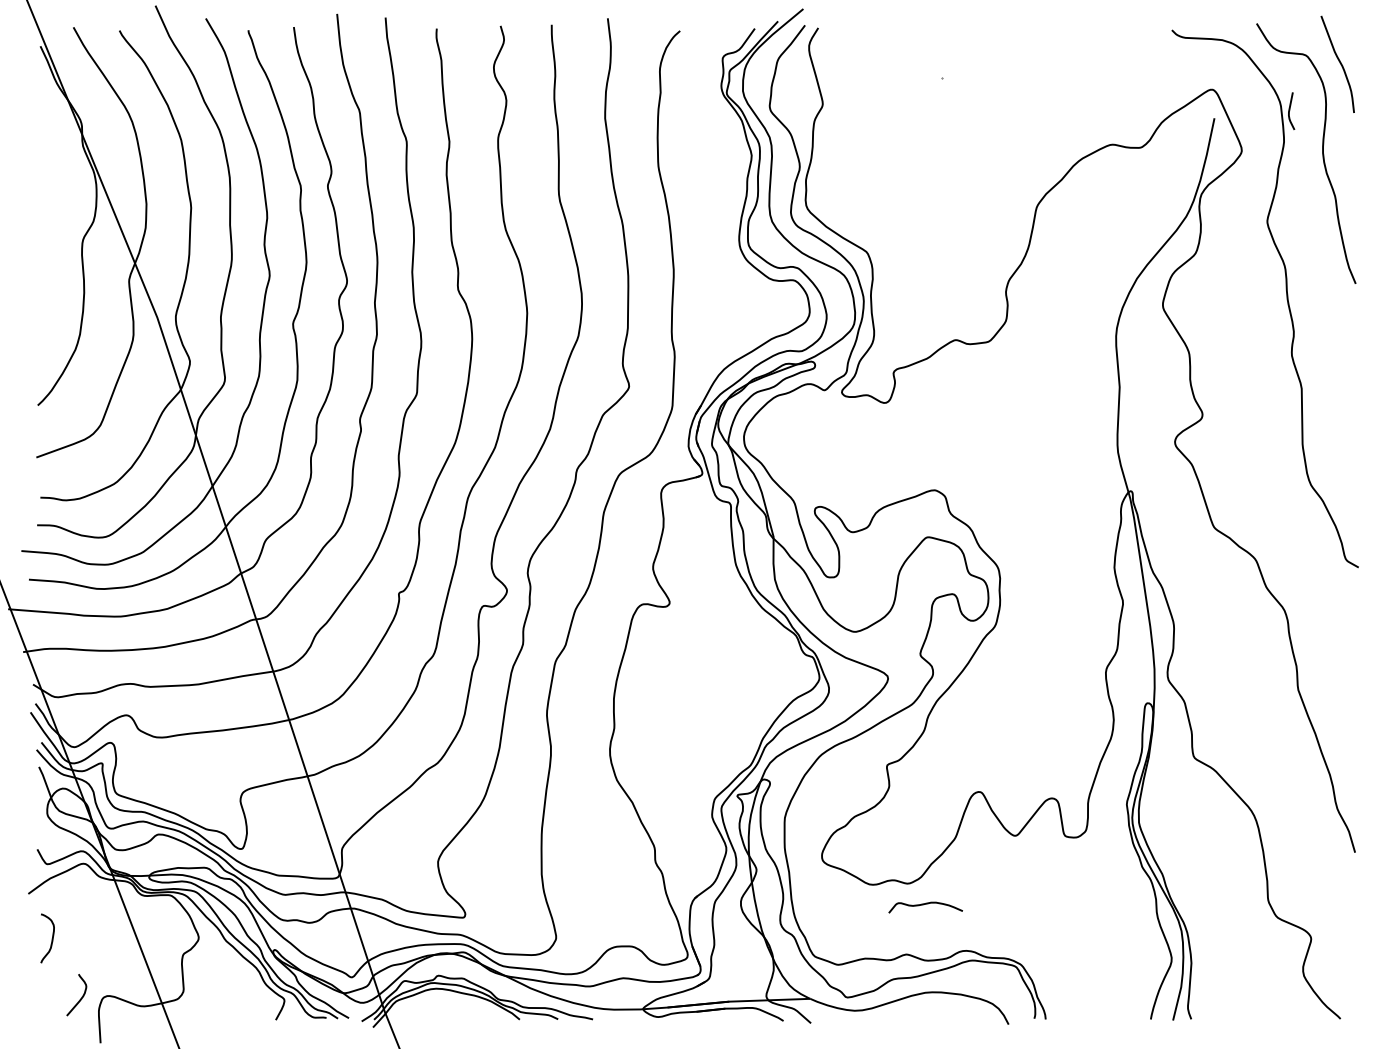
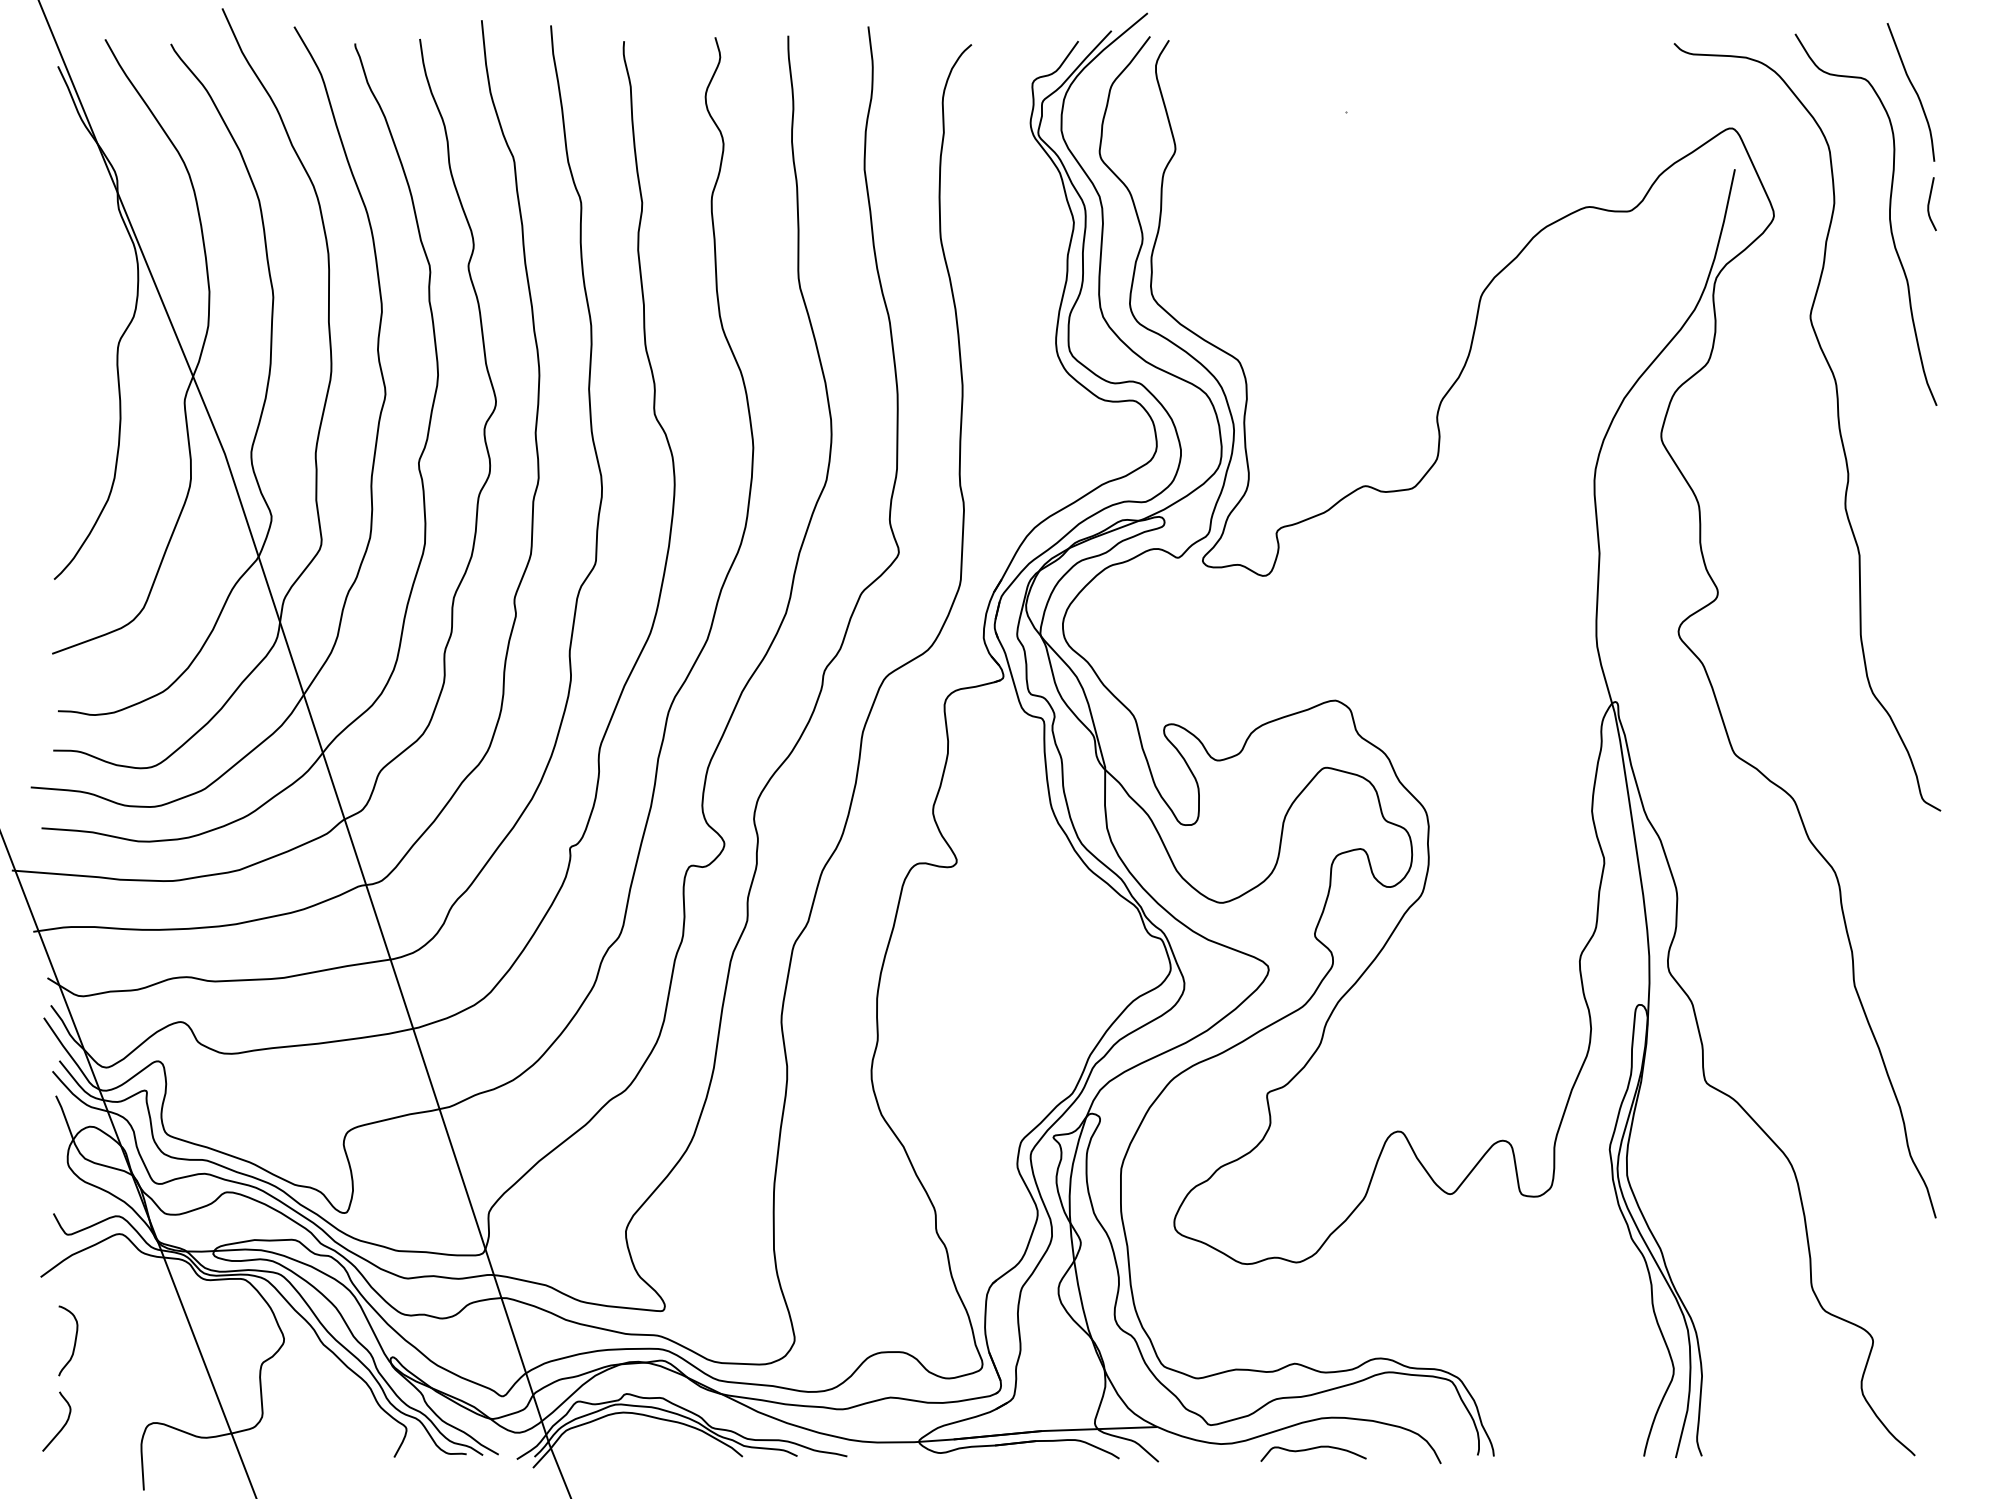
curve: (1289, 111) -> (1929, 204), moved
curve: (925, 904) -> (1313, 1449), moved
curve: (80, 998) -> (62, 1426), moved

